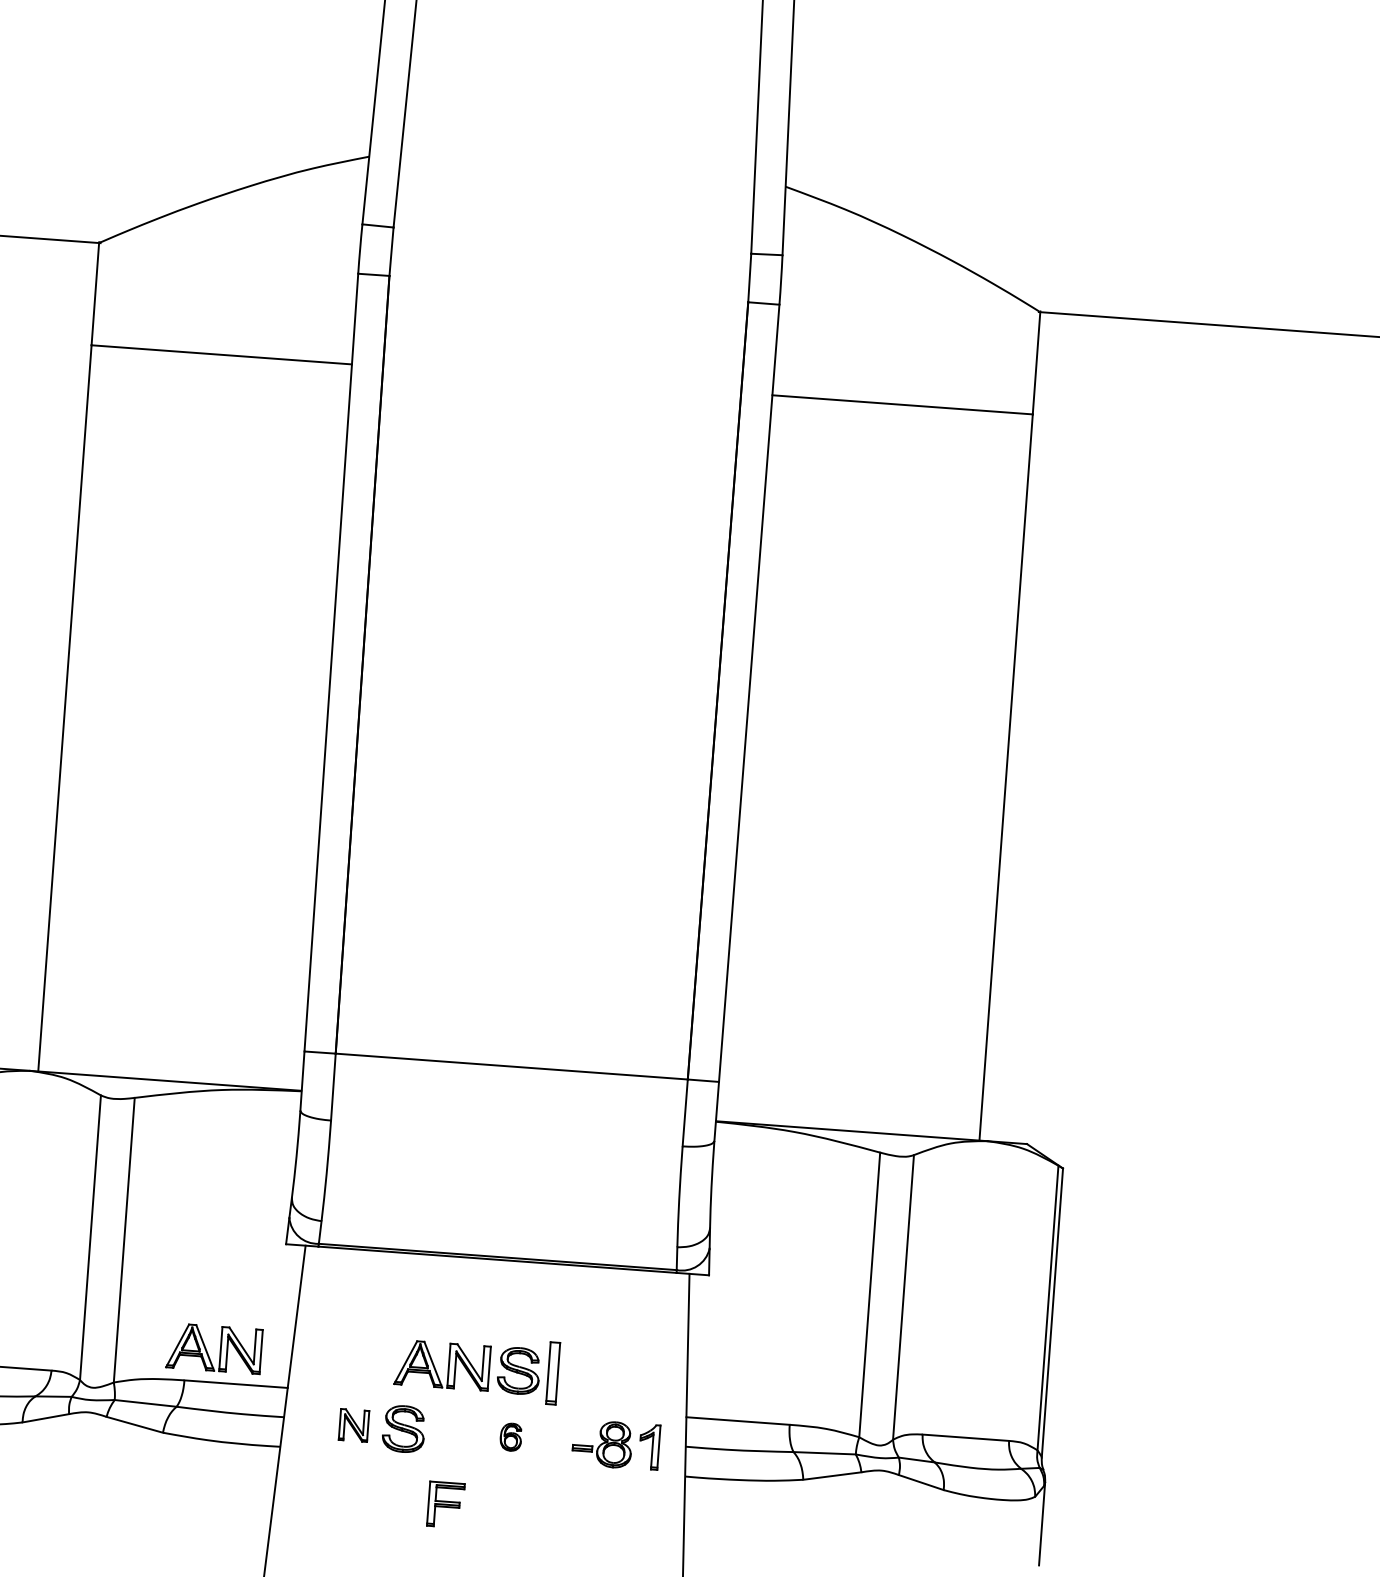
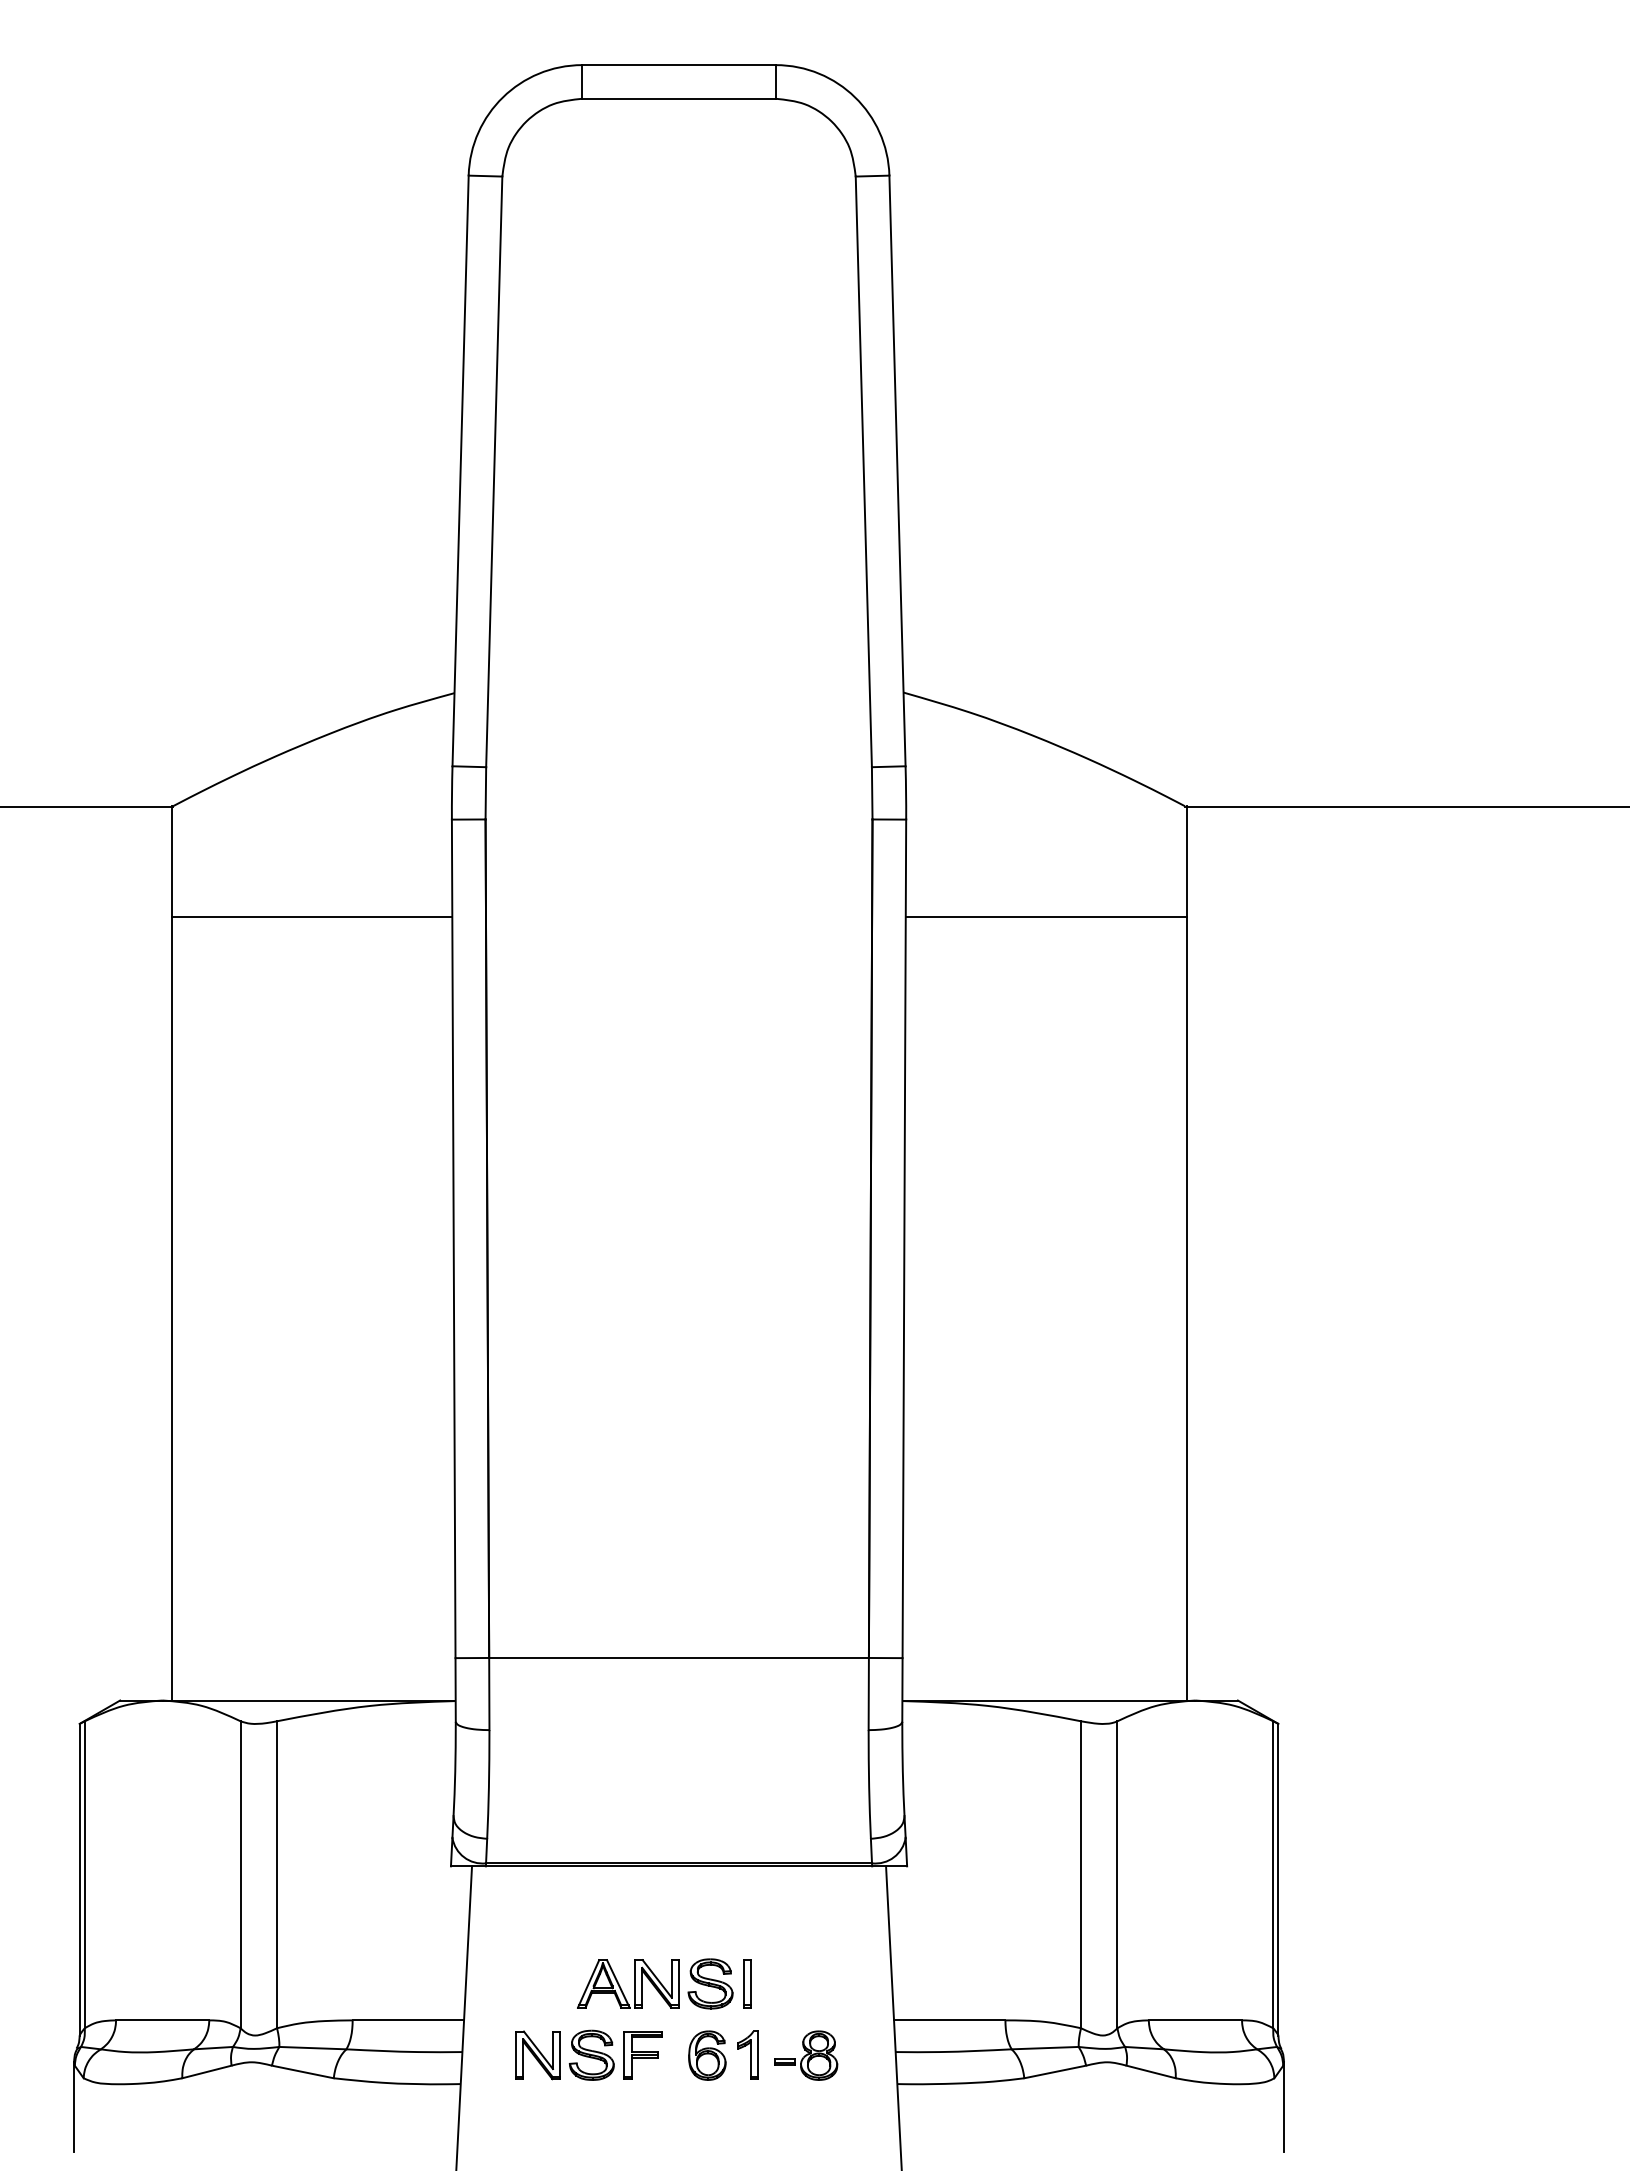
part: (214, 1348) -> (382, 1983), removed
part: (553, 1373) -> (747, 1983), size x0.71
part: (353, 1425) -> (537, 2055), size x1.43
part: (511, 1437) -> (707, 2055), size x1.67
part: (649, 1446) -> (747, 2054), moved
part: (445, 1504) -> (642, 2055), moved

